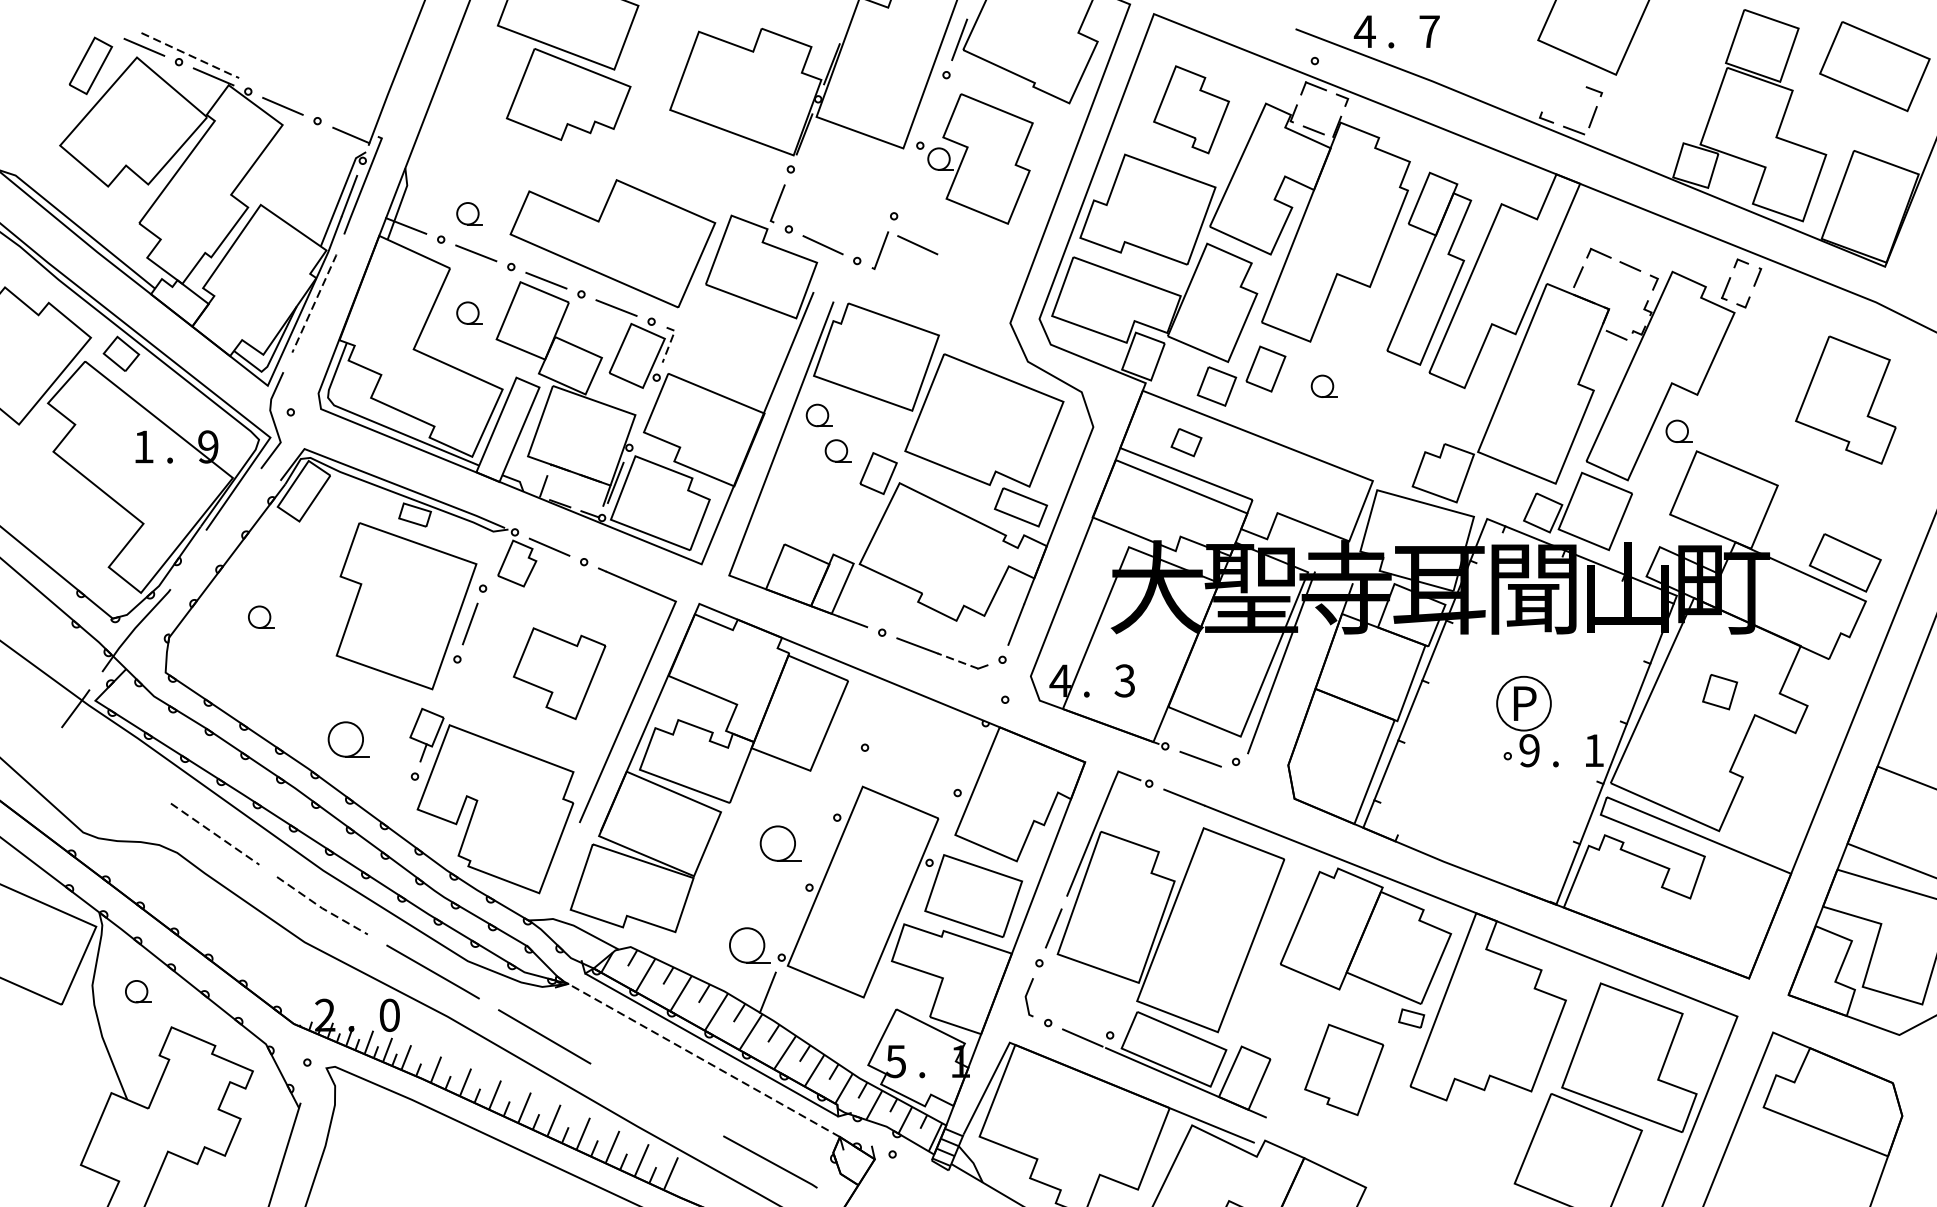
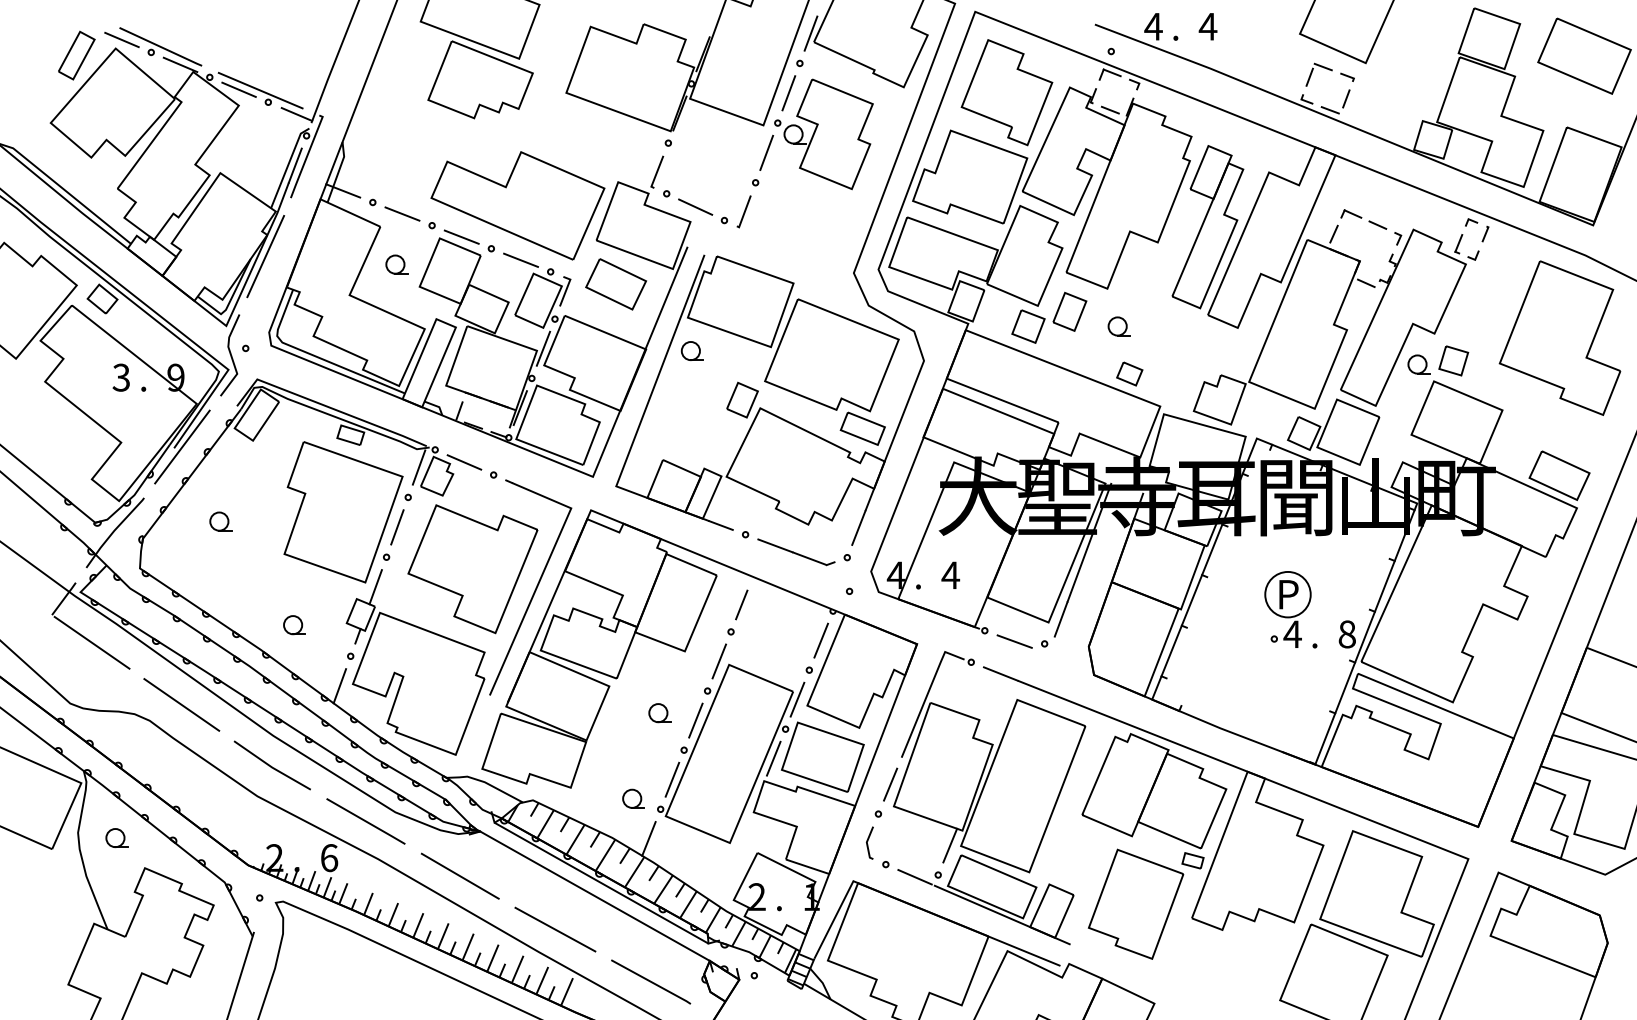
text: (1428, 31) -> (1207, 26), 7 -> 4
line: (191, 56) -> (161, 47), dashed -> solid
part: (1553, 87) -> (1312, 73), added
line: (308, 107) -> (260, 90), added
part: (1190, 109) -> (1006, 92), size x1.43
line: (933, 110) -> (788, 93), added
line: (906, 180) -> (766, 152), added
part: (469, 213) -> (396, 180), removed
line: (917, 244) -> (775, 206), removed
line: (314, 303) -> (265, 256), dashed -> solid
part: (729, 336) -> (616, 284), added
line: (670, 341) -> (566, 288), dashed -> solid
part: (1845, 399) -> (1559, 337), size x1.43
line: (643, 412) -> (543, 348), added
part: (1186, 441) -> (1129, 373), moved
text: (142, 446) -> (120, 377), 1 -> 3
part: (837, 450) -> (707, 380), removed
line: (215, 528) -> (182, 446), added
line: (495, 553) -> (418, 467), added
line: (957, 660) -> (809, 558), dashed -> solid
part: (559, 673) -> (472, 569), size x1.67
text: (1124, 680) -> (950, 575), 3 -> 4
part: (1719, 691) -> (1453, 360), moved
line: (444, 695) -> (375, 587), added
line: (877, 715) -> (741, 604), added
part: (348, 740) -> (294, 625), size x0.62
text: (1529, 750) -> (1292, 634), 9 -> 4
text: (1593, 750) -> (1346, 634), 1 -> 8
line: (972, 757) -> (821, 640), added
line: (108, 760) -> (91, 642), added
line: (851, 782) -> (719, 661), added
line: (401, 812) -> (339, 686), added
line: (943, 827) -> (797, 699), added
line: (215, 834) -> (182, 705), dashed -> solid
part: (780, 844) -> (659, 713), size x0.62
line: (822, 852) -> (695, 720), added
line: (915, 897) -> (773, 758), added
line: (322, 908) -> (272, 767), dashed -> solid
line: (795, 922) -> (672, 779), added
part: (749, 944) -> (633, 798), size x0.62
line: (1124, 1000) -> (950, 845), added
text: (389, 1015) -> (329, 858), 0 -> 6
line: (704, 1060) -> (595, 896), dashed -> solid
text: (895, 1061) -> (756, 897), 5 -> 2
part: (1343, 1069) -> (1135, 903), size x1.43
line: (657, 1099) -> (555, 929), added

